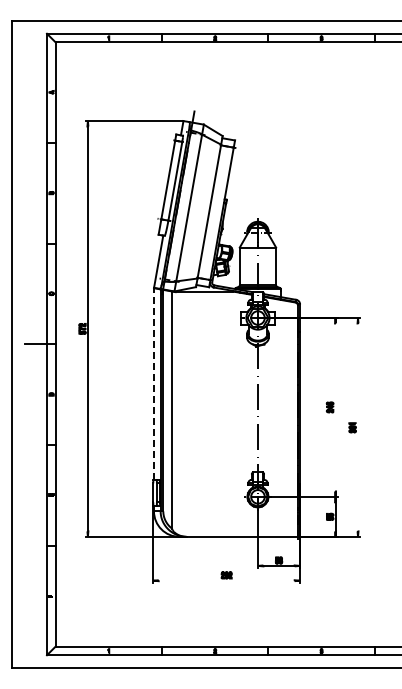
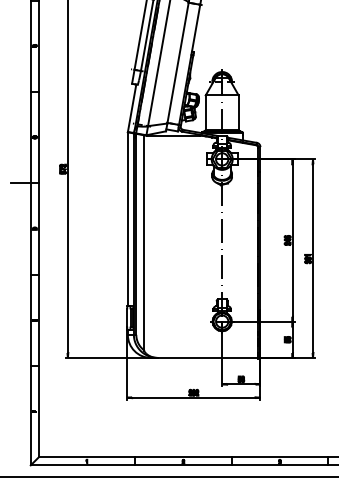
line: (154, 384) -> (128, 219), dashed -> solid
line: (335, 407) -> (292, 240), added
line: (358, 427) -> (313, 258), added
line: (226, 580) -> (193, 397), added

